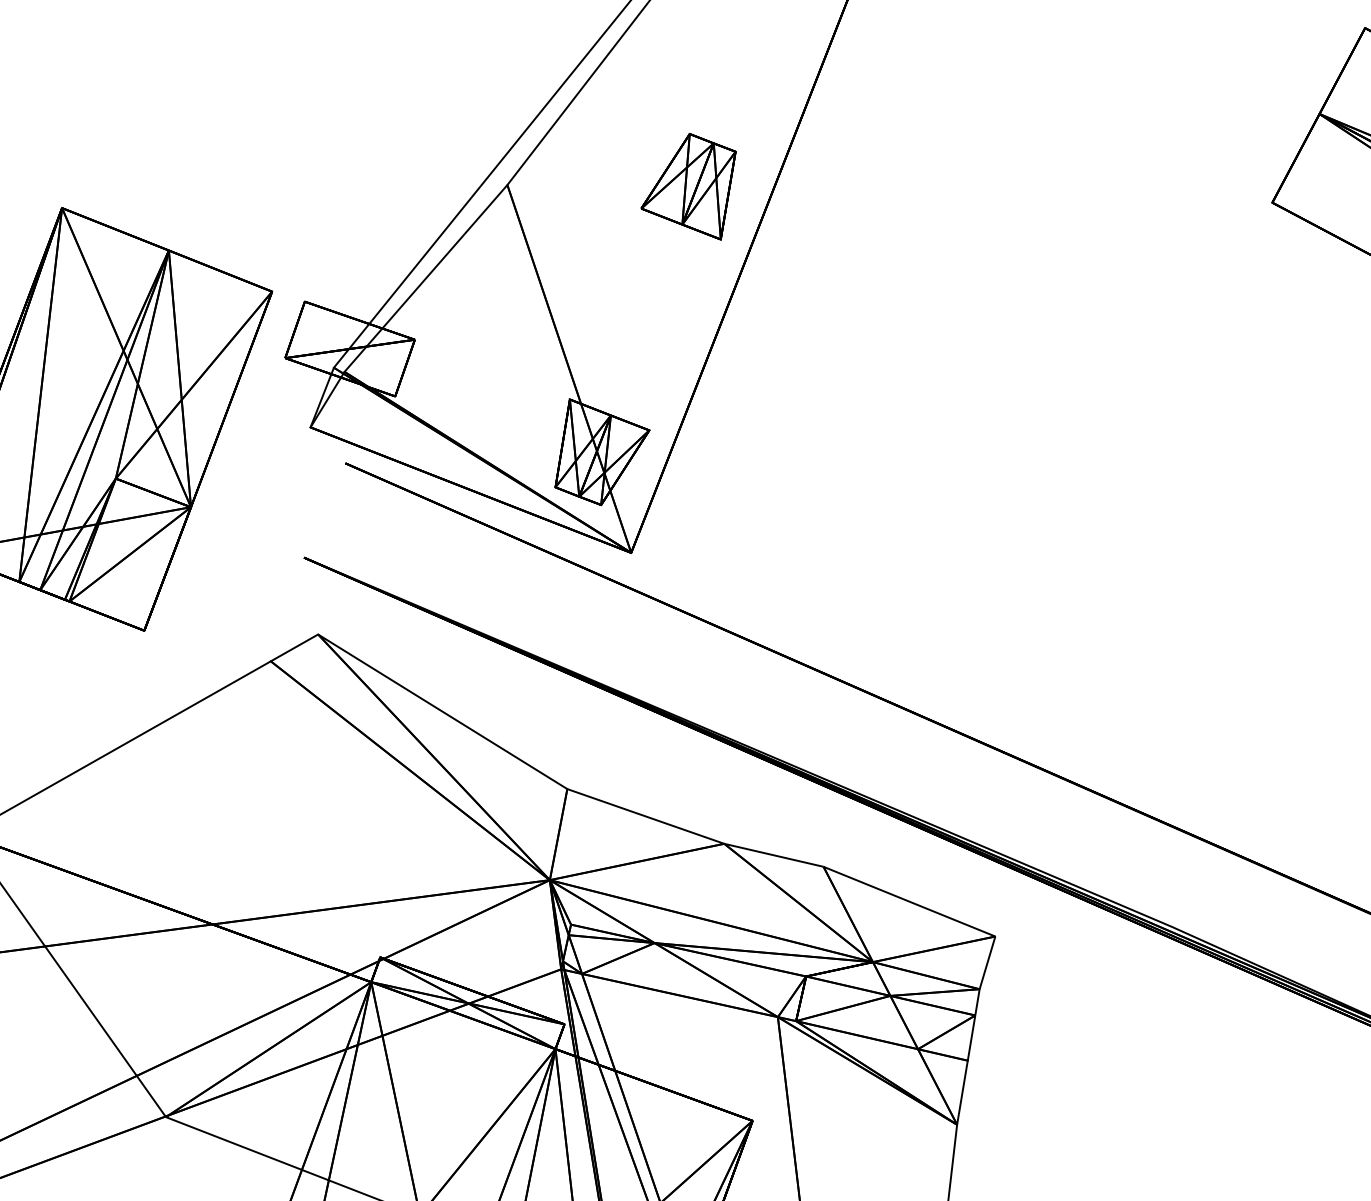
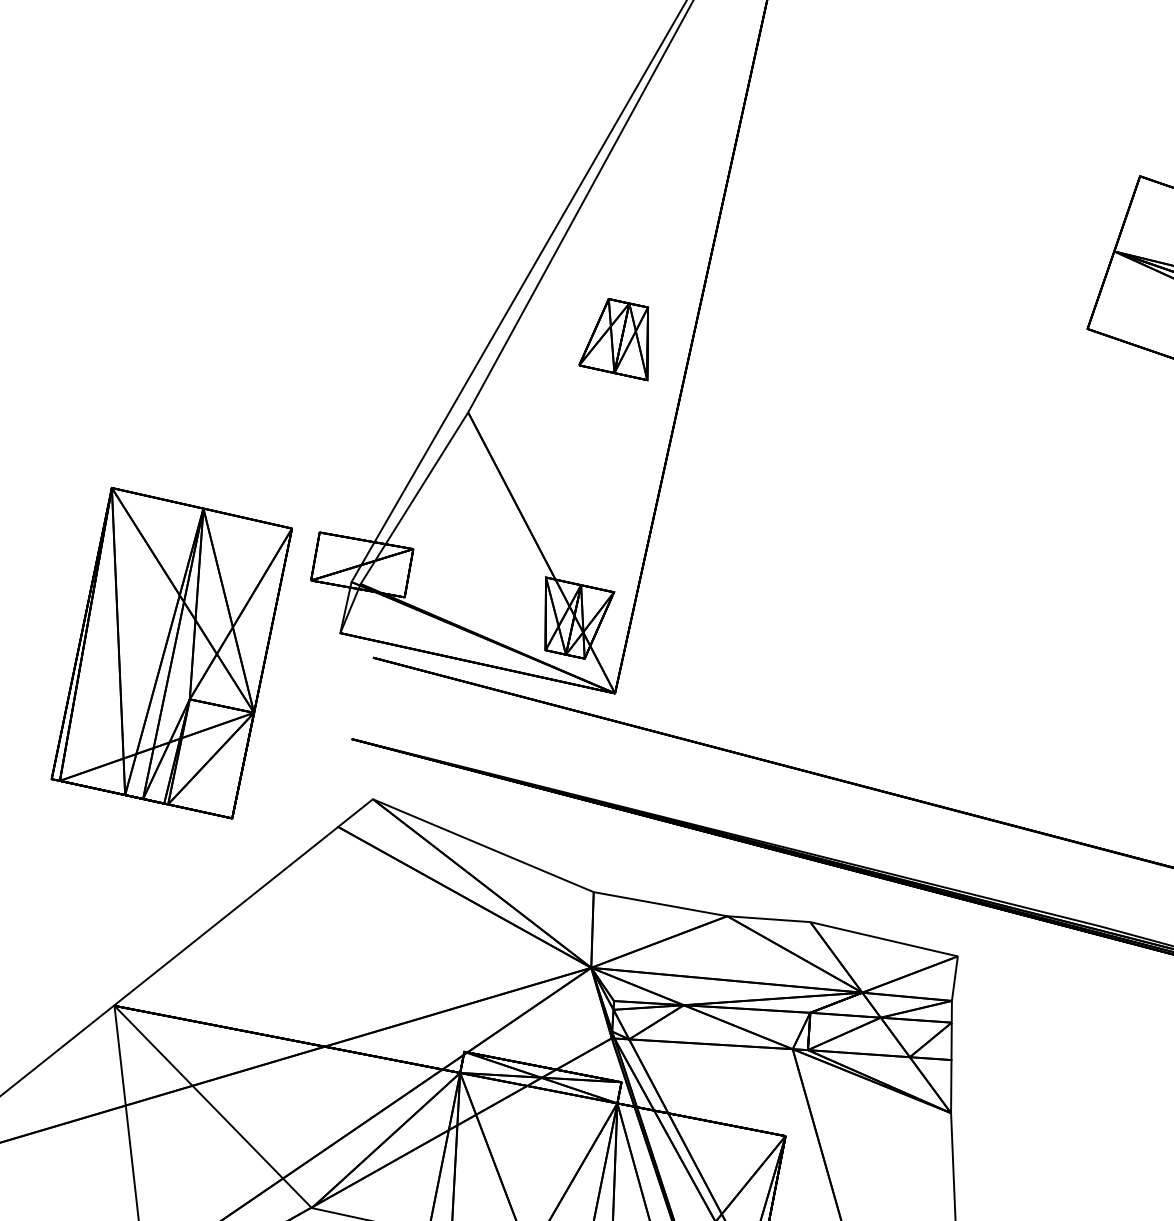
part: (687, 183) -> (613, 339), moved

